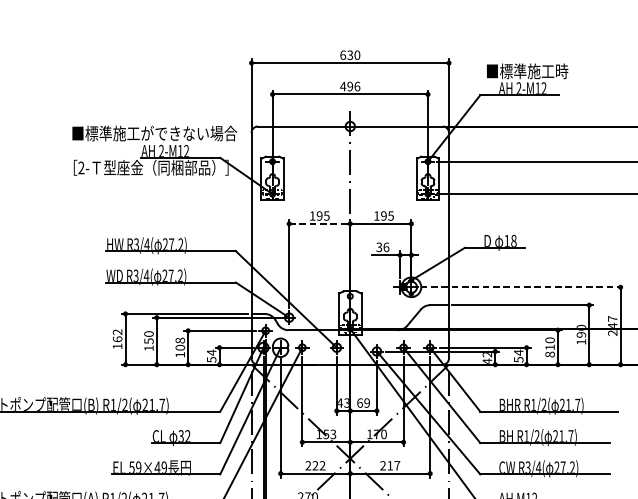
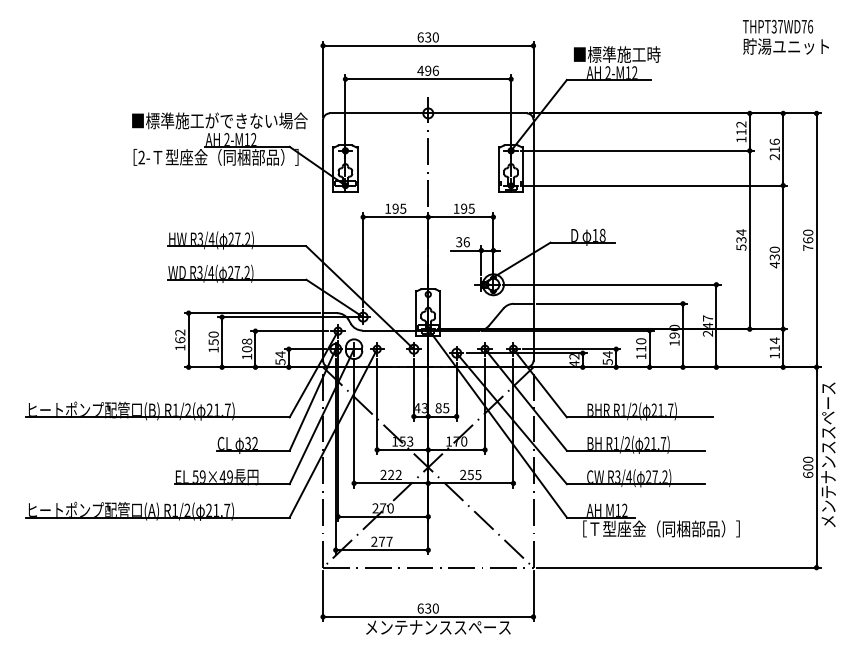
line: (319, 224) -> (395, 217), dashed -> solid
line: (523, 287) -> (612, 284), dashed -> solid
text: (550, 354) -> (641, 356), 810 -> 110
text: (363, 403) -> (442, 408), 69 -> 85
text: (393, 466) -> (474, 475), 217 -> 255

